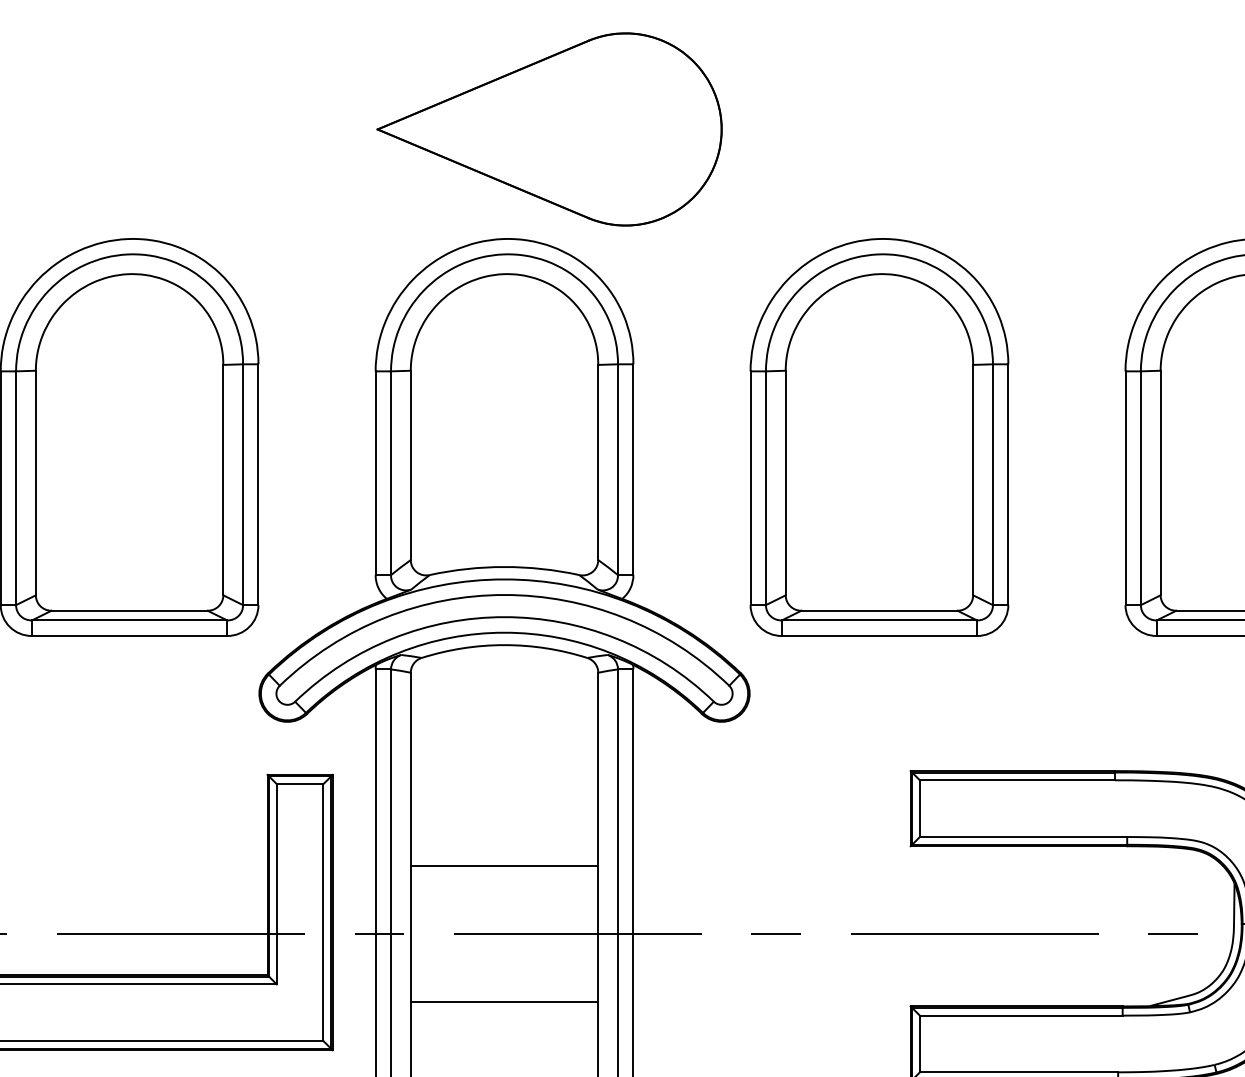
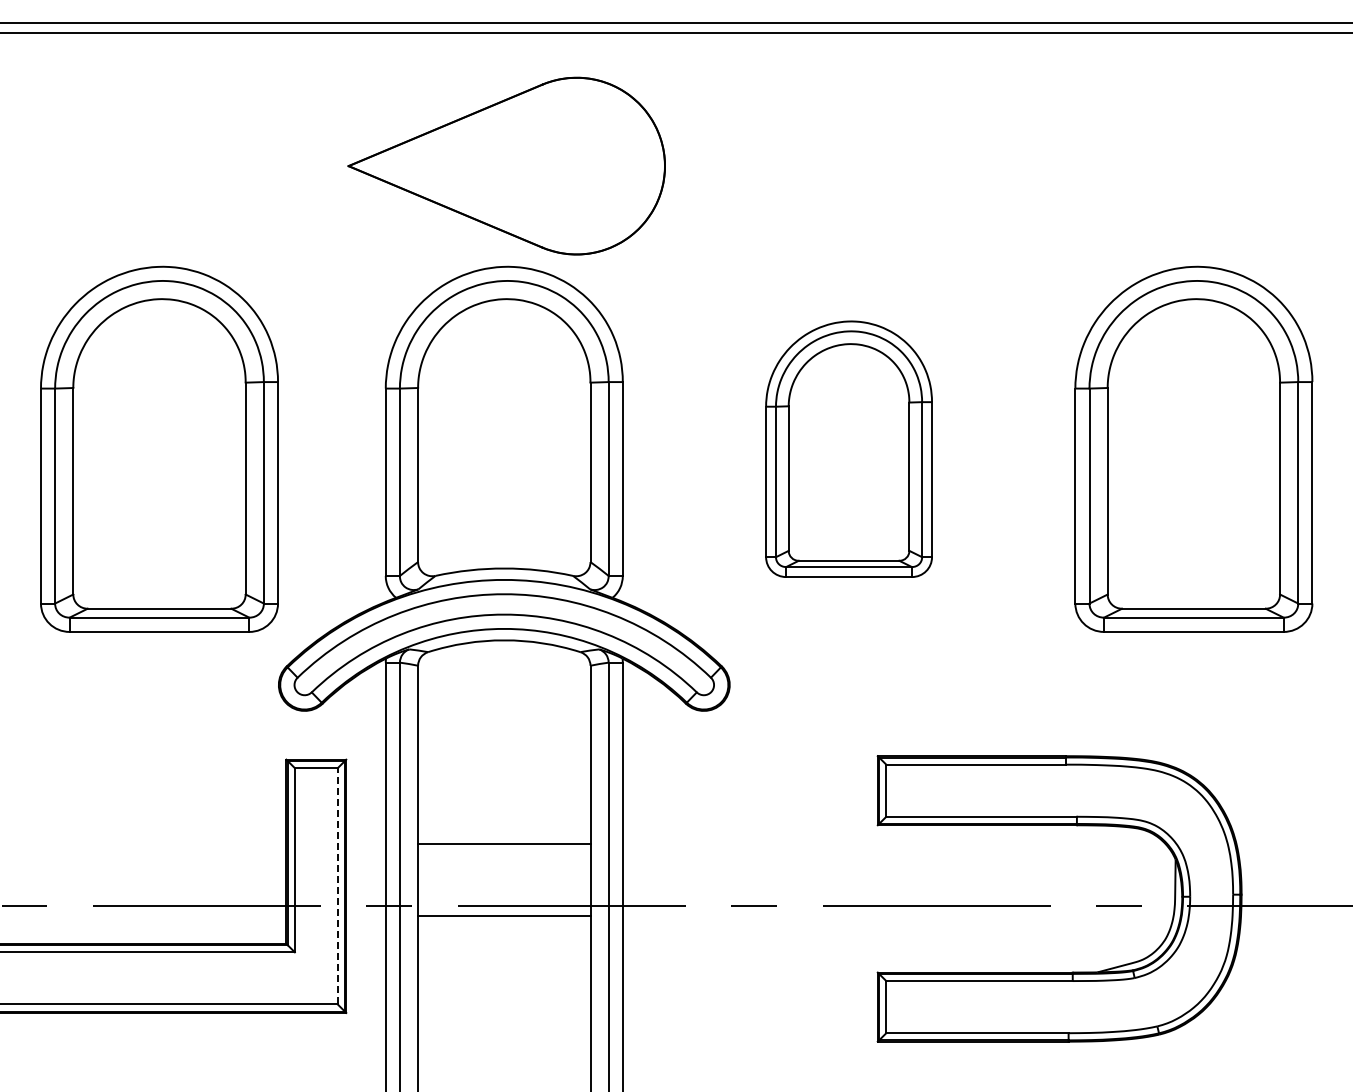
part: (549, 128) -> (506, 165), moved
part: (878, 436) -> (848, 448), size x0.7
line: (323, 911) -> (337, 885), solid -> dashed
line: (504, 1001) -> (504, 915), moved

